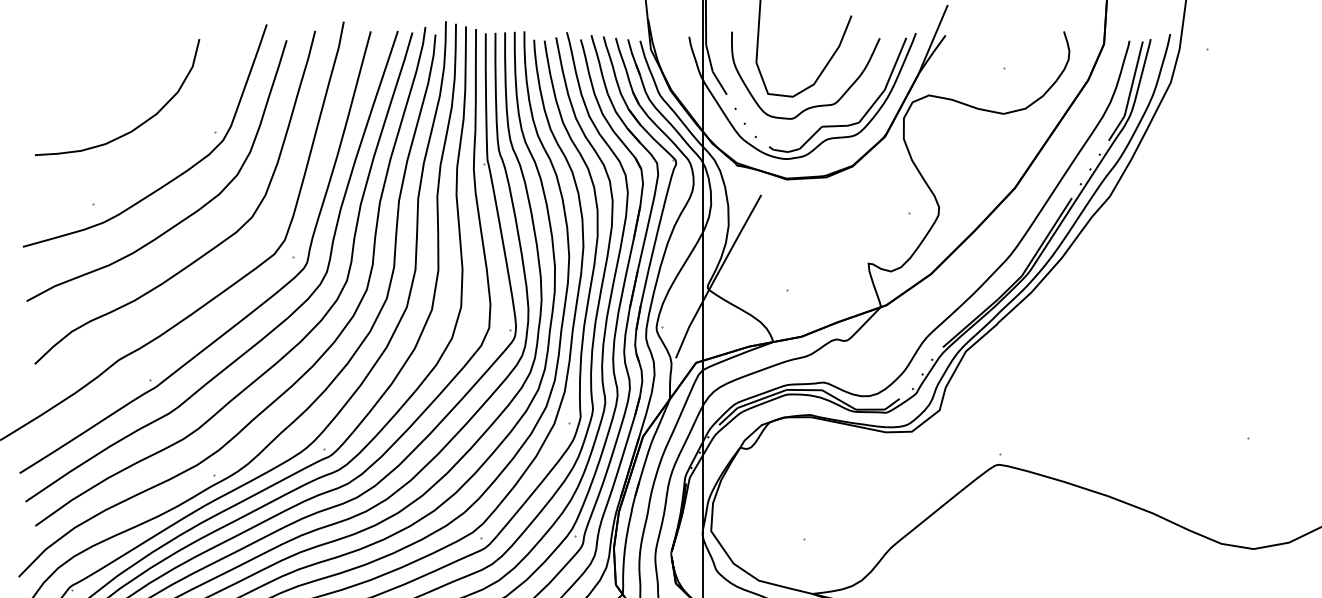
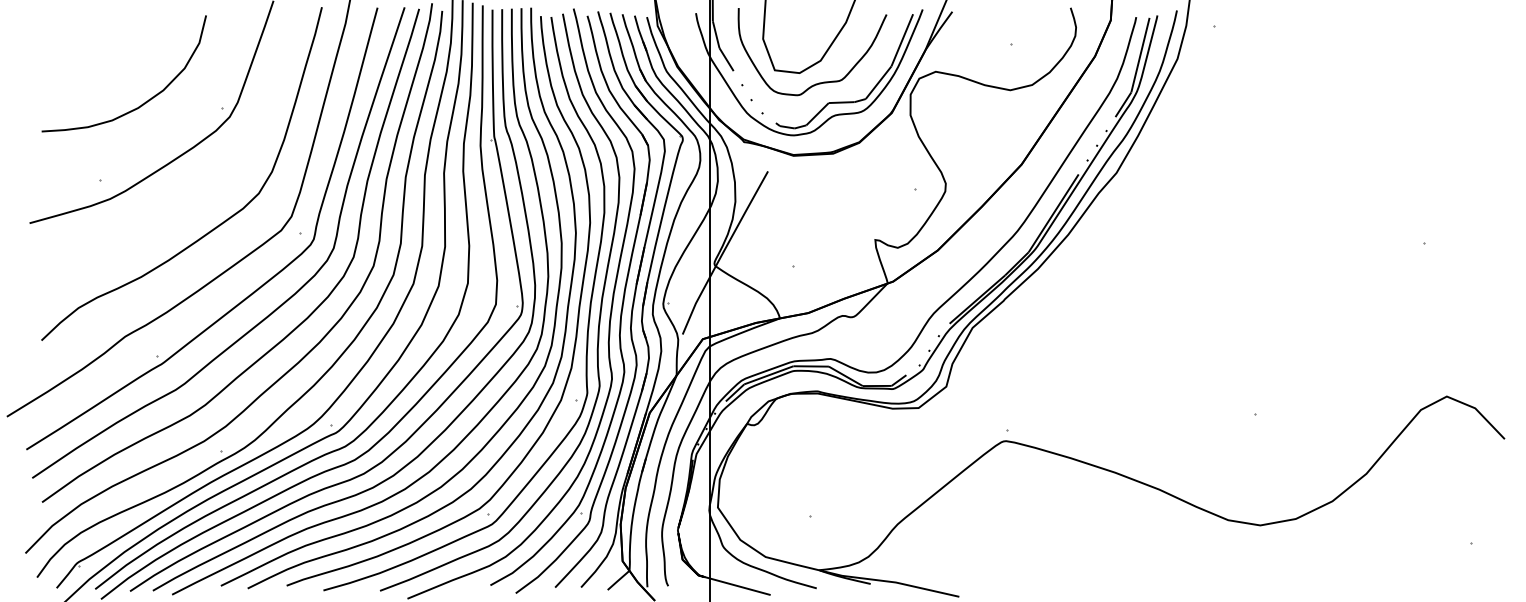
curve: (187, 216) -> (194, 192), removed

